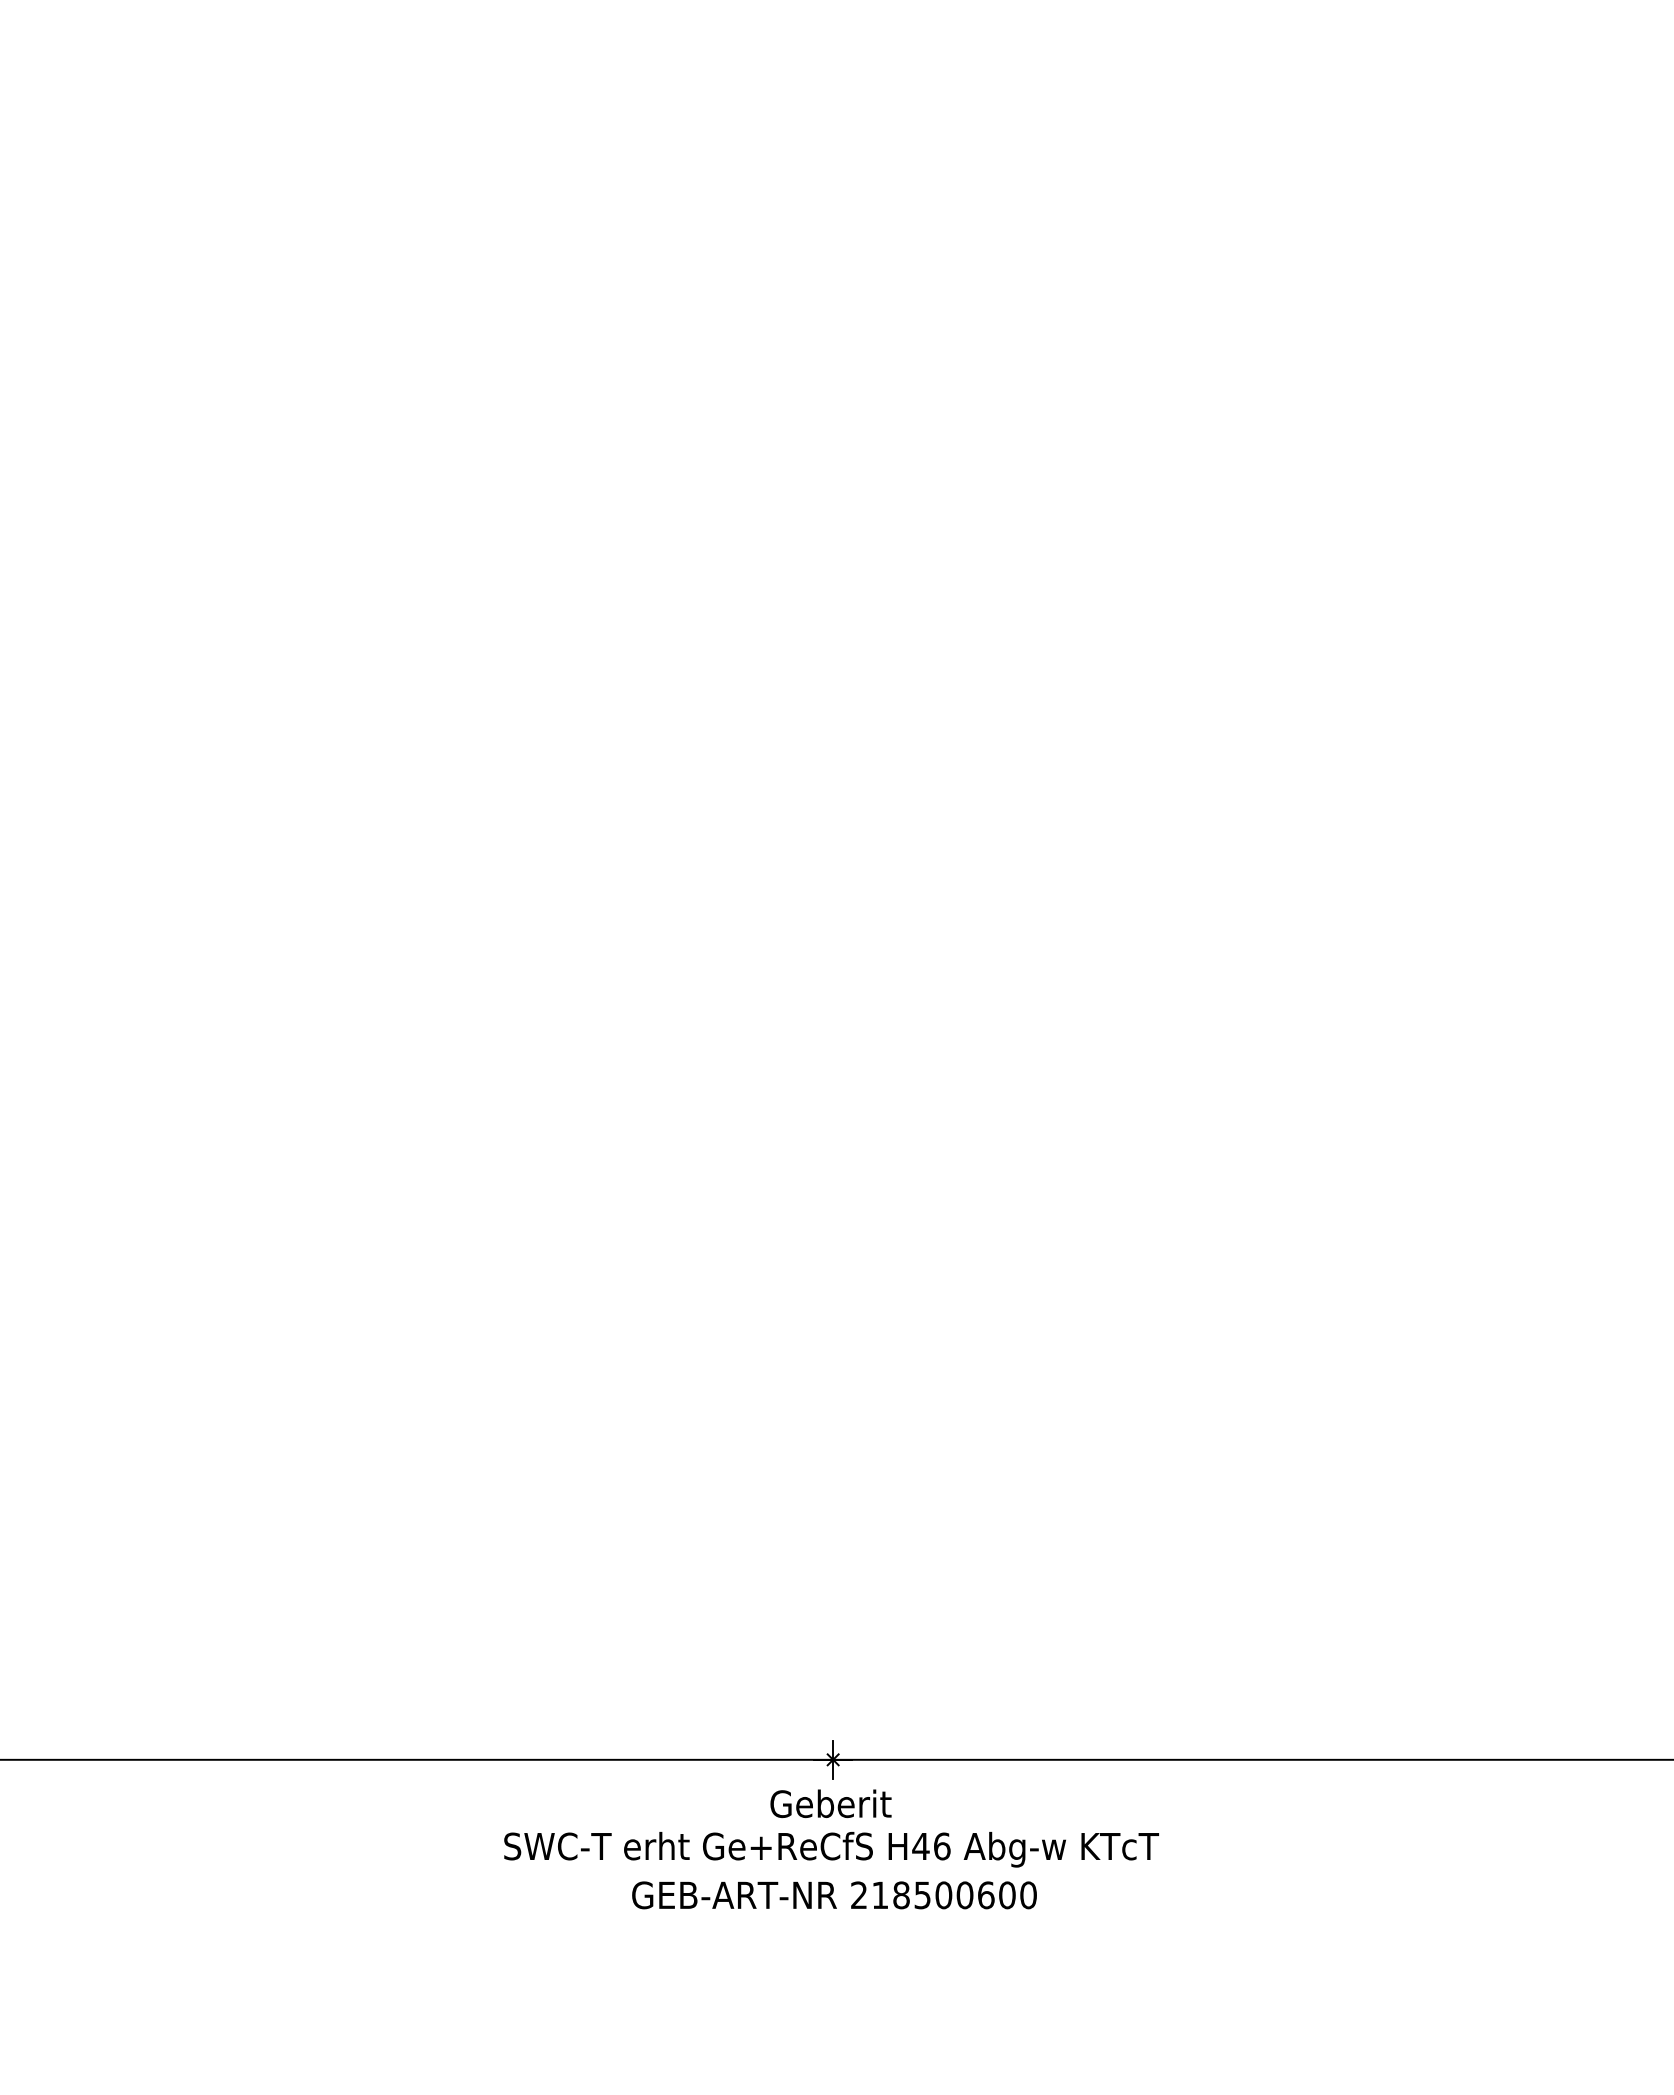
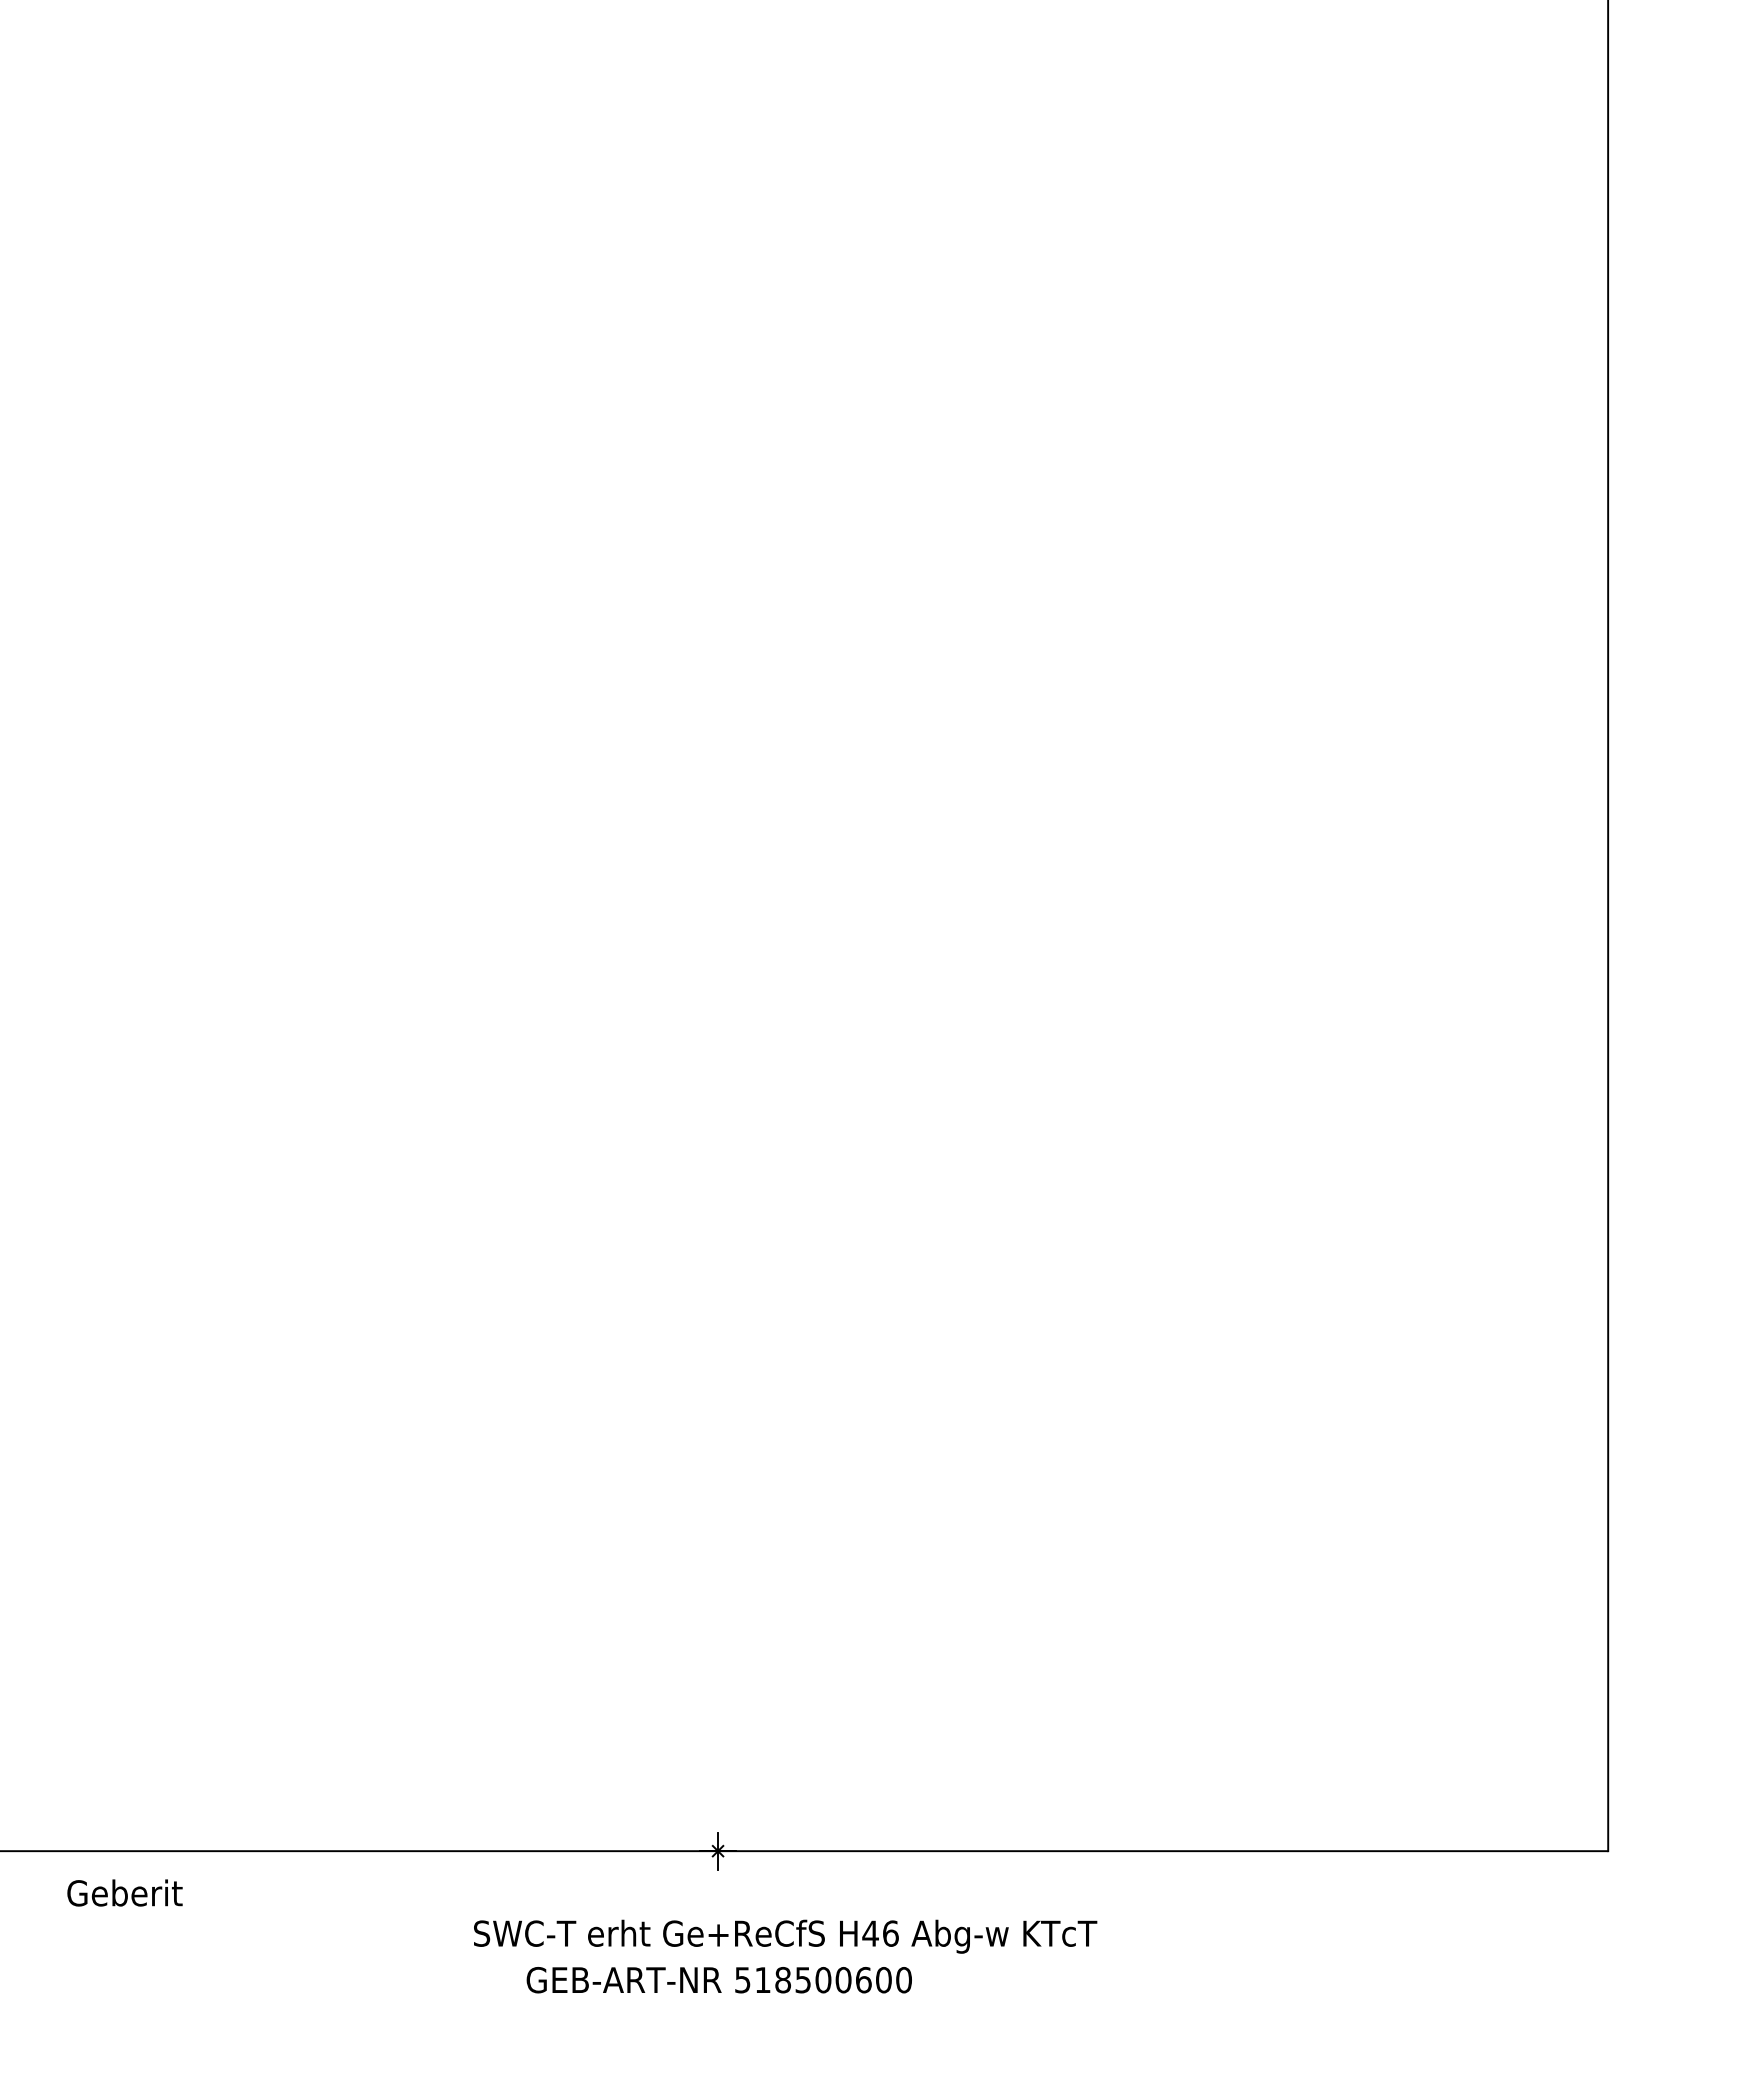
text: (830, 1803) -> (124, 1892), moved
text: (831, 1849) -> (785, 1936), moved
text: (858, 1895) -> (742, 1980), 218500600 -> 518500600

